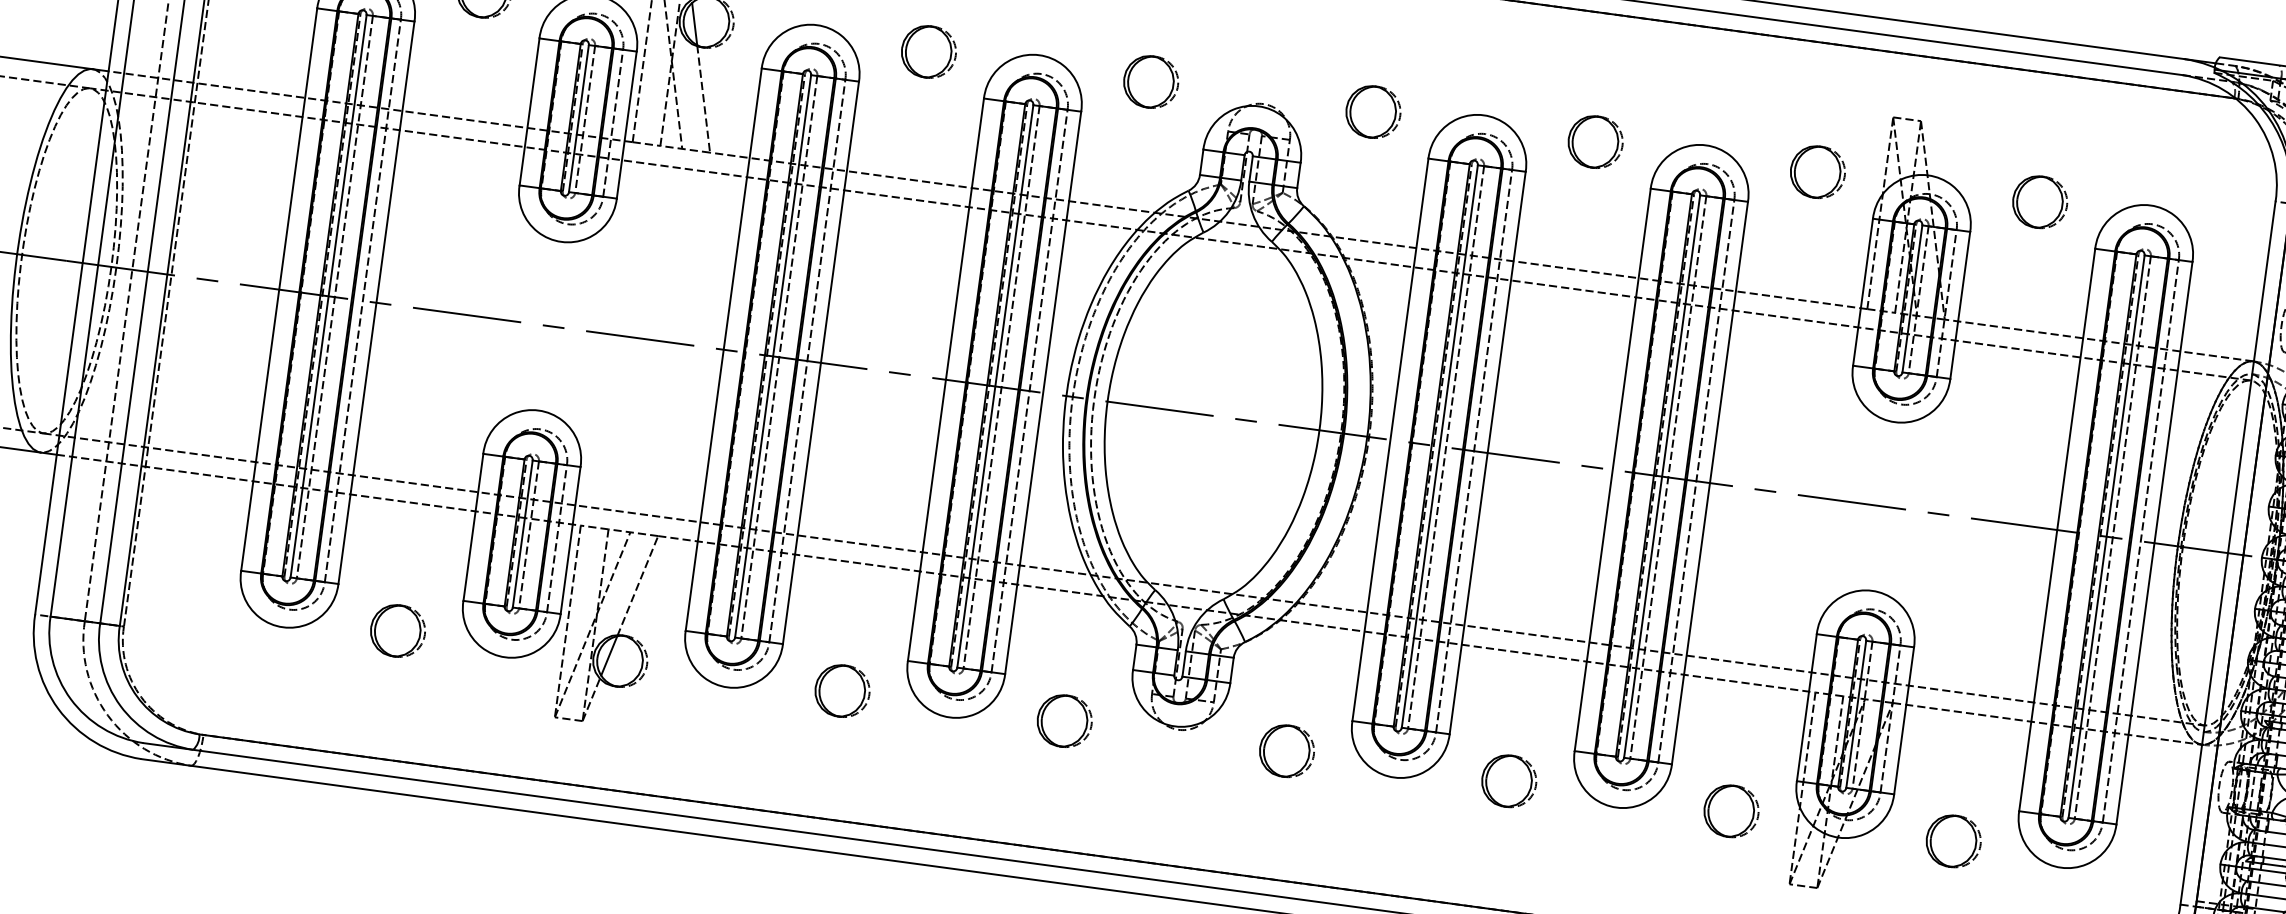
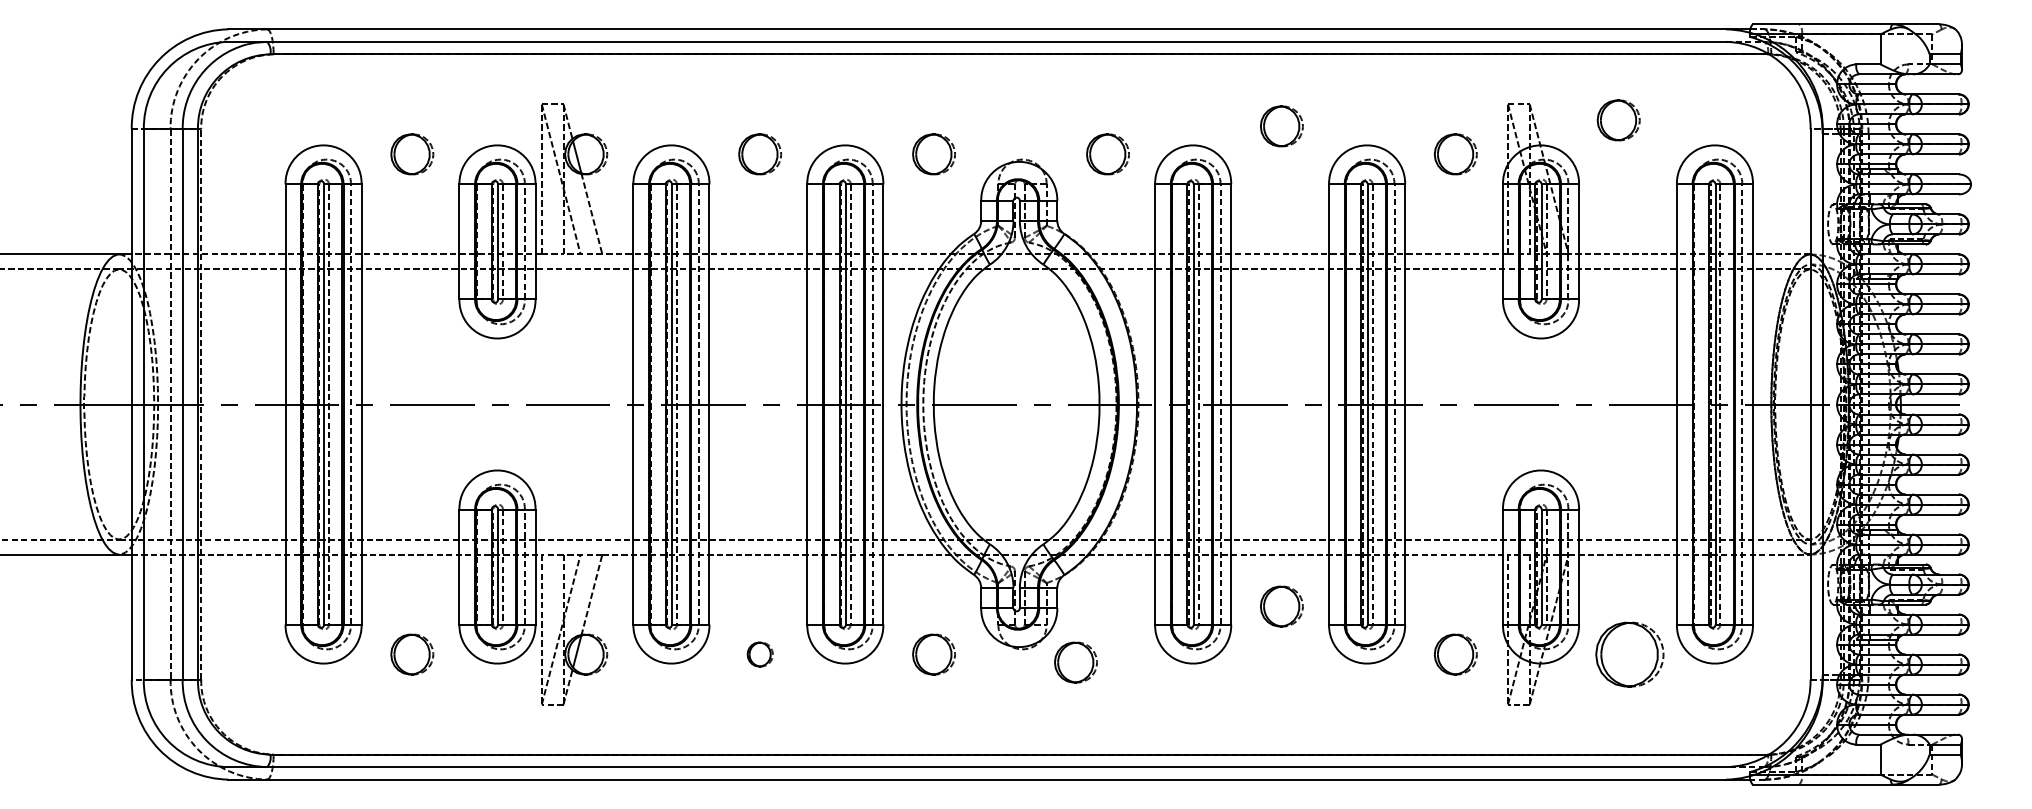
part: (1595, 142) -> (1281, 126), moved
part: (2039, 202) -> (1618, 120), moved
part: (842, 691) -> (760, 654), size x0.6
part: (1286, 751) -> (1075, 662), moved
part: (1508, 781) -> (1281, 606), moved
part: (1953, 841) -> (1629, 654), size x1.6

